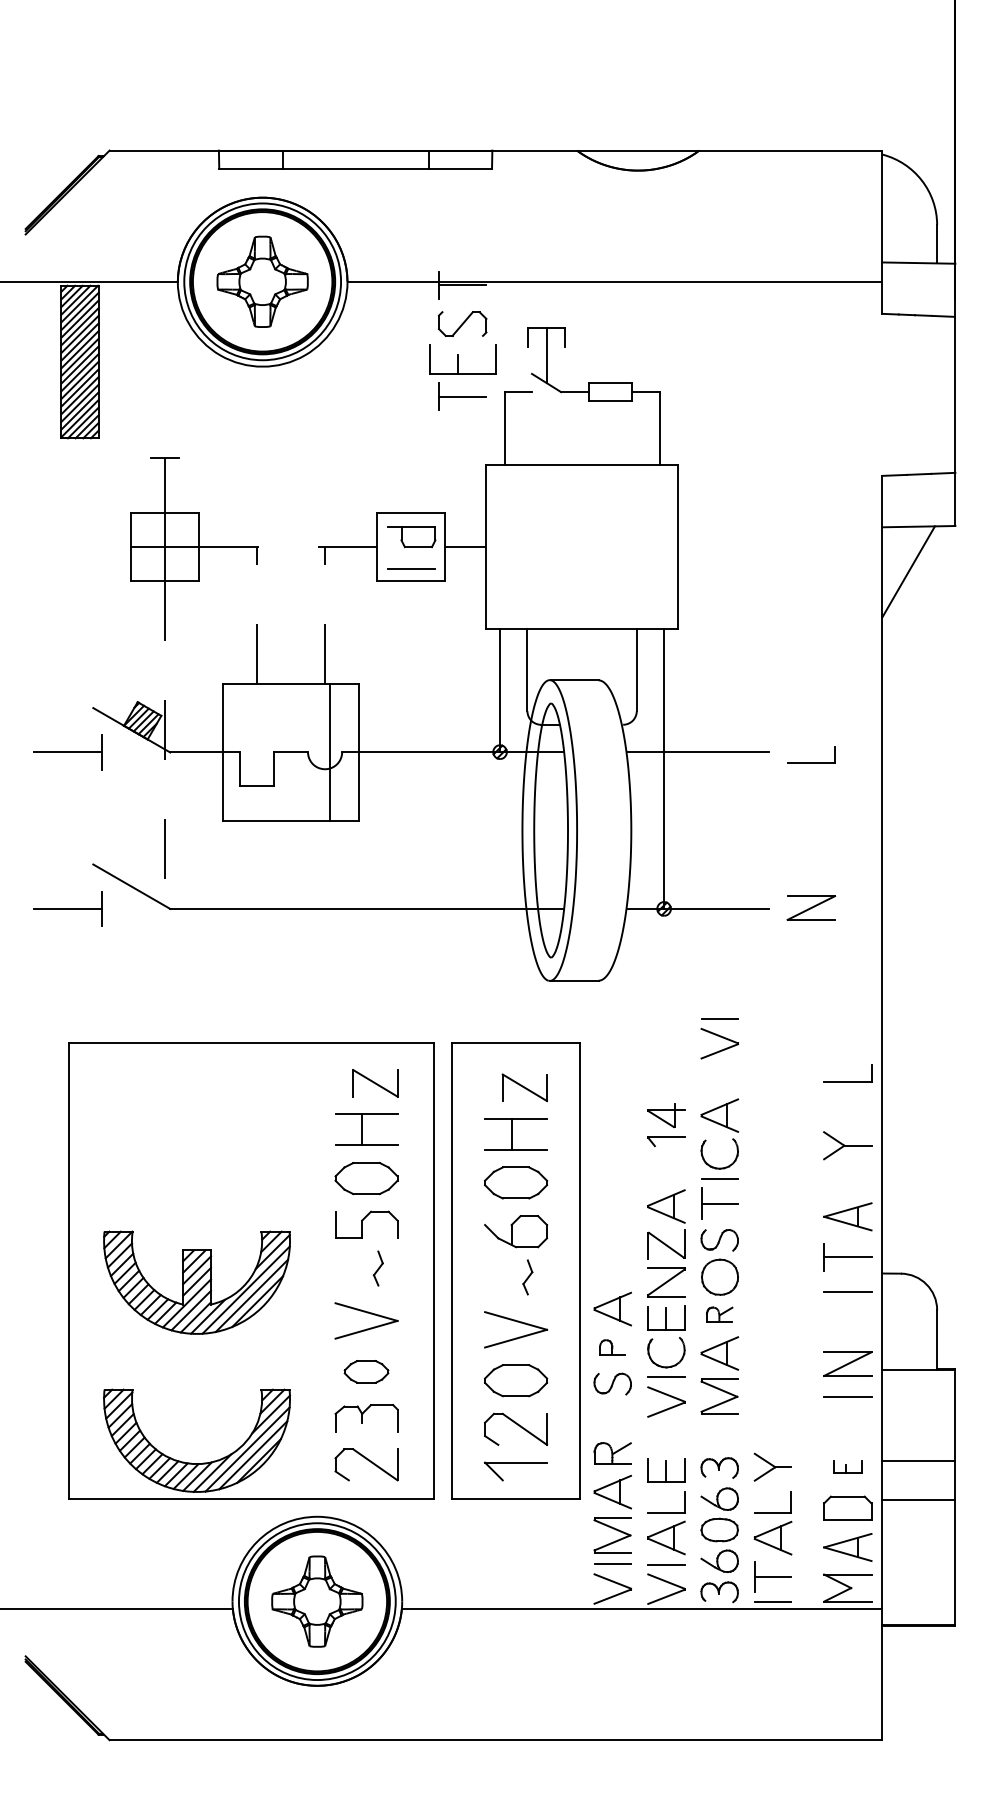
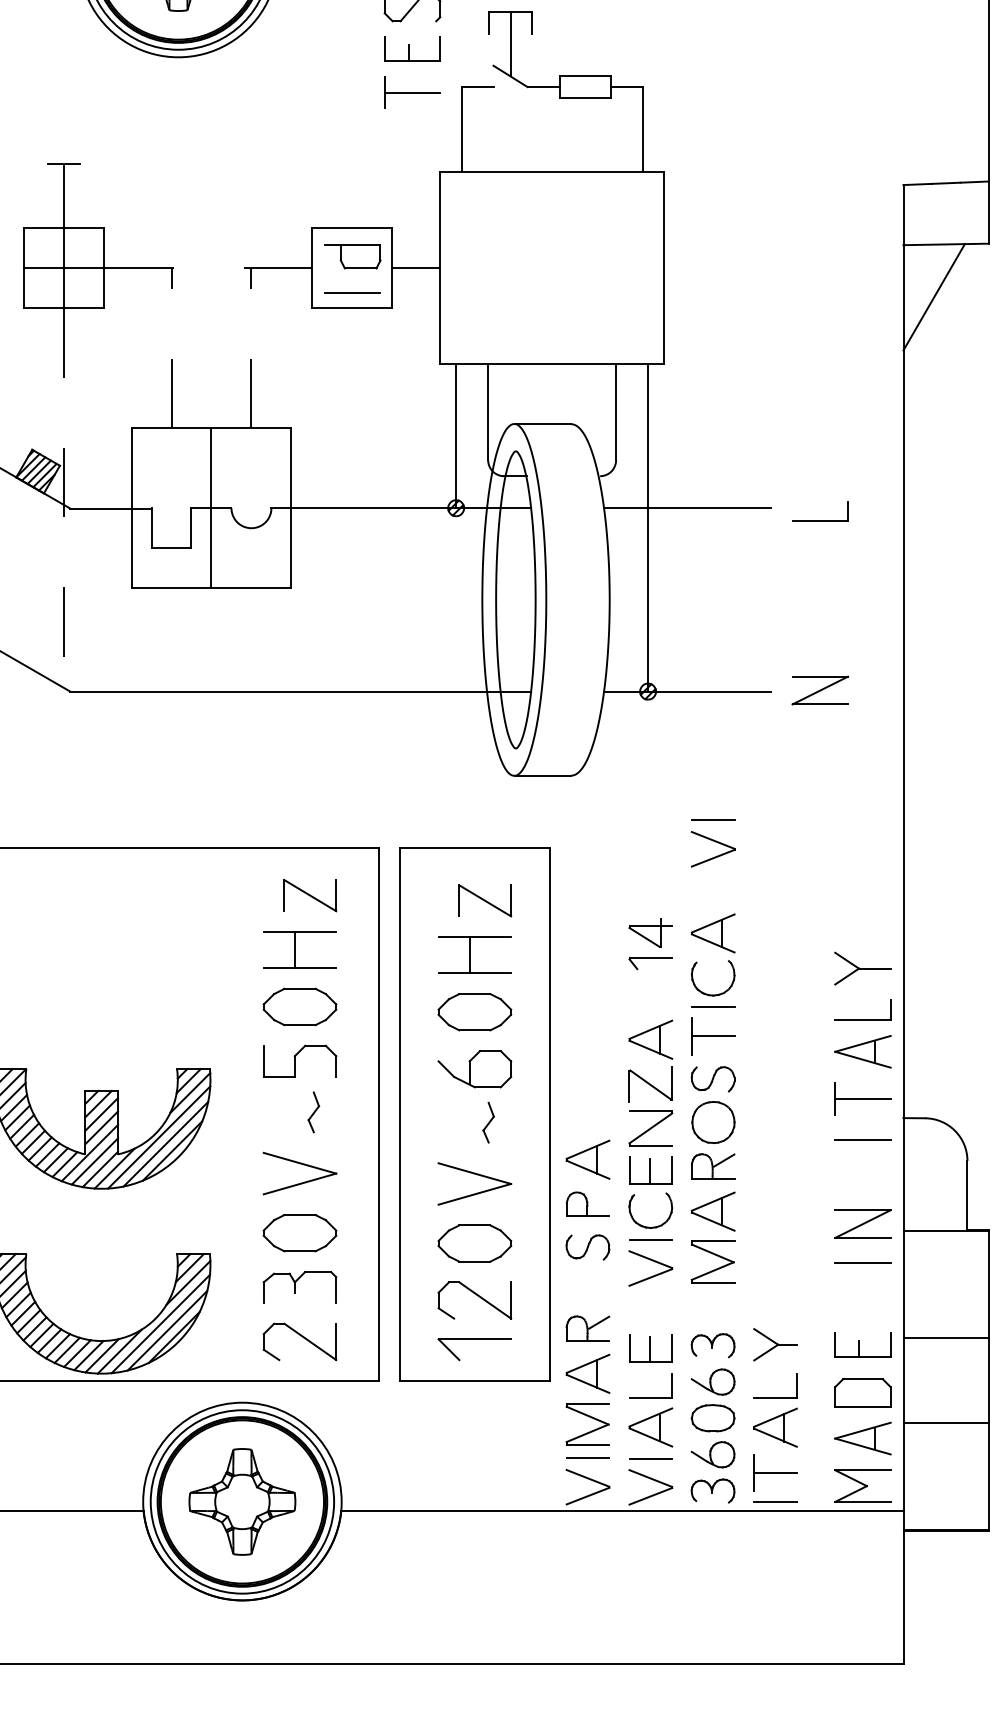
part: (462, 359) -> (412, 48), size x0.71
line: (329, 751) -> (211, 507), moved
part: (847, 1081) -> (862, 1019), moved
part: (719, 1314) -> (712, 1166), size x1.43
part: (612, 1347) -> (587, 1204), size x1.43
part: (366, 1371) -> (299, 1232), size x1.43
part: (847, 1466) -> (862, 1343), size x1.67
line: (918, 1500) -> (945, 1423), moved

